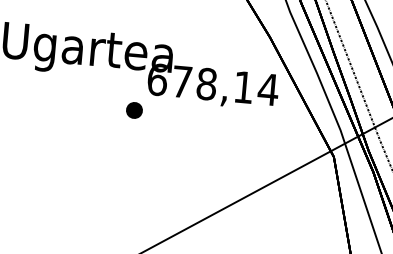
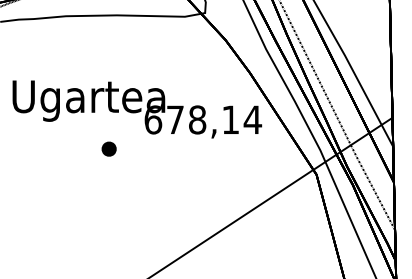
part: (133, 109) -> (108, 148), moved

